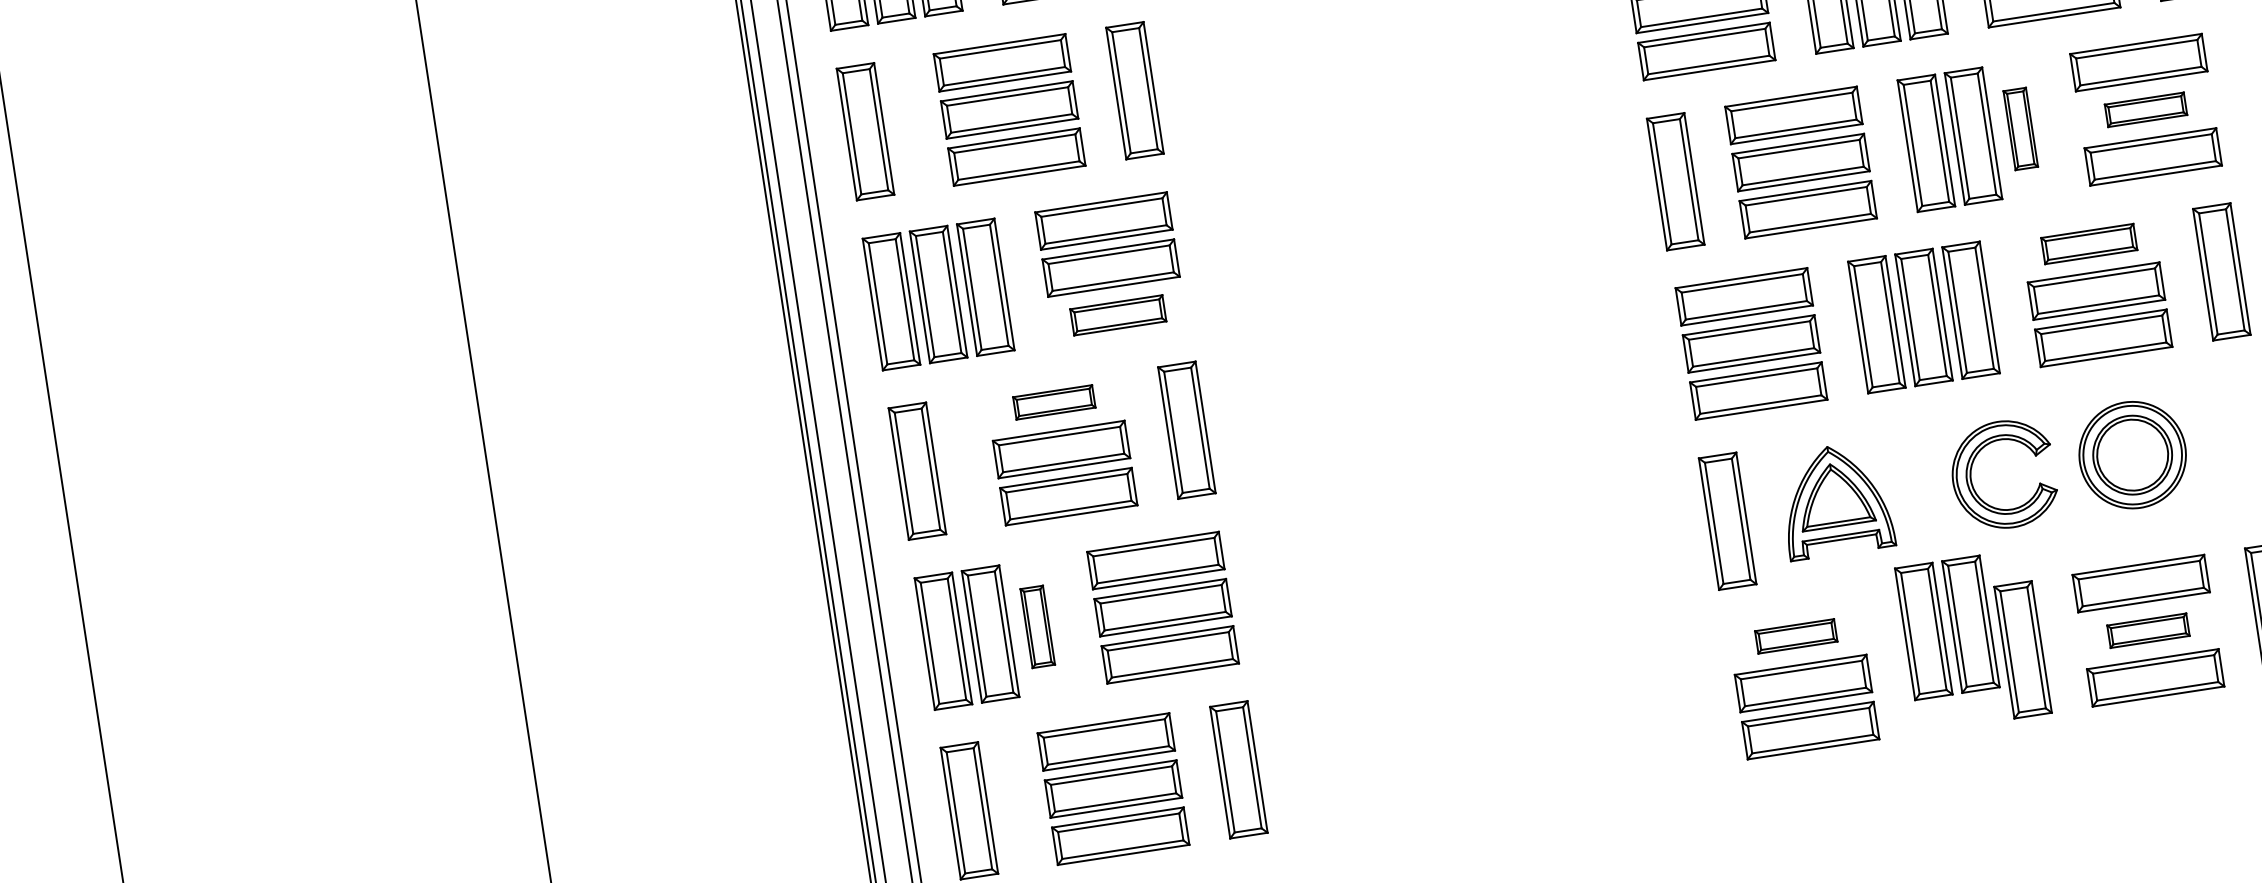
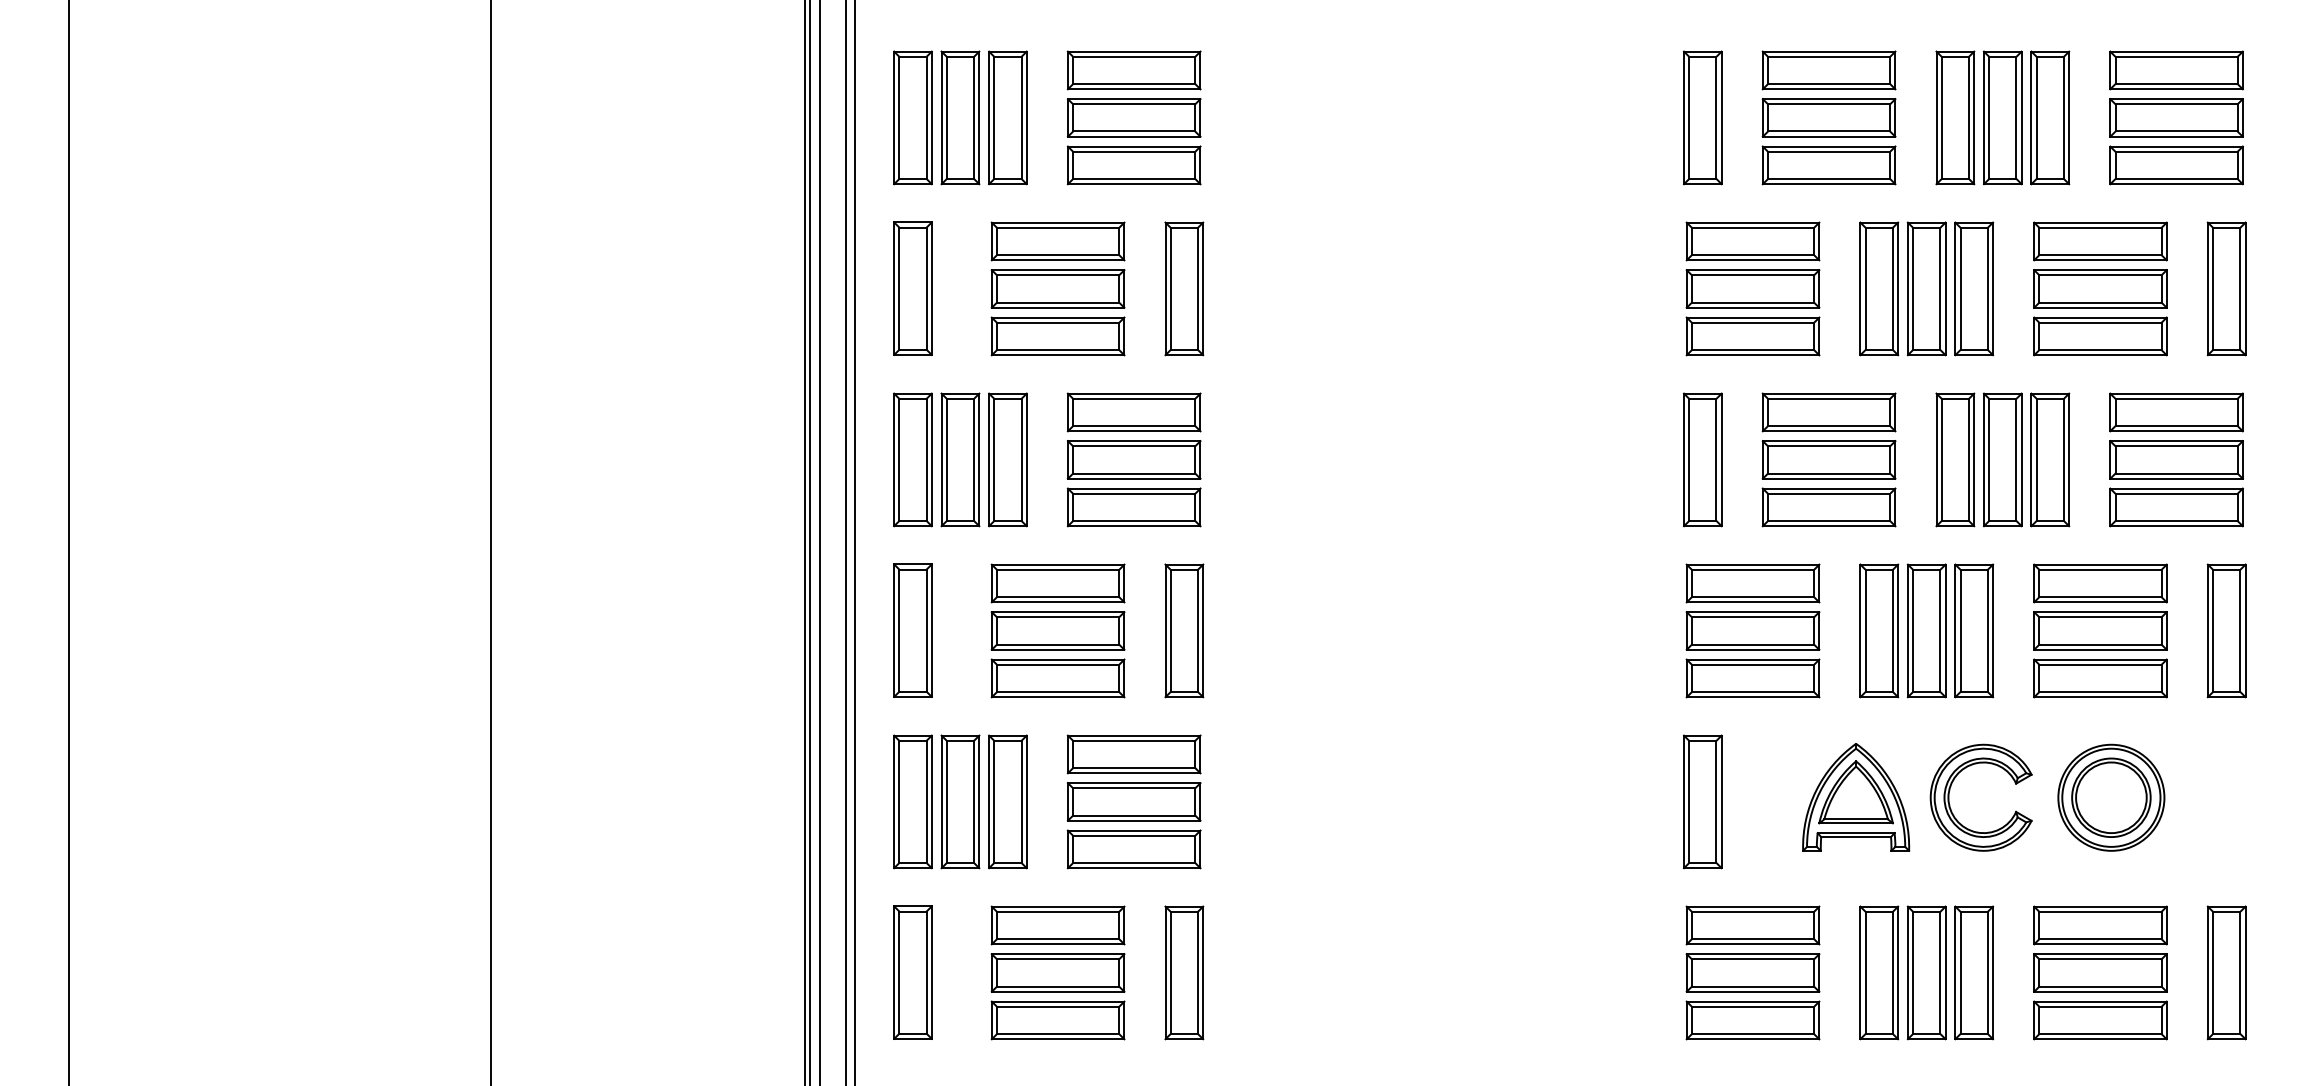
part: (2145, 109) -> (2176, 459), size x1.67
part: (2020, 128) -> (2050, 459), size x1.67
part: (2089, 244) -> (2100, 583), size x1.43
part: (1117, 315) -> (1133, 507), size x1.43
part: (1053, 402) -> (1057, 583), size x1.67
part: (1835, 500) -> (1856, 797), moved
part: (1037, 626) -> (1007, 801), size x1.67
part: (1946, 627) -> (1902, 972), moved
part: (2148, 630) -> (2100, 972), size x1.67
part: (1795, 636) -> (1752, 925), size x1.67

